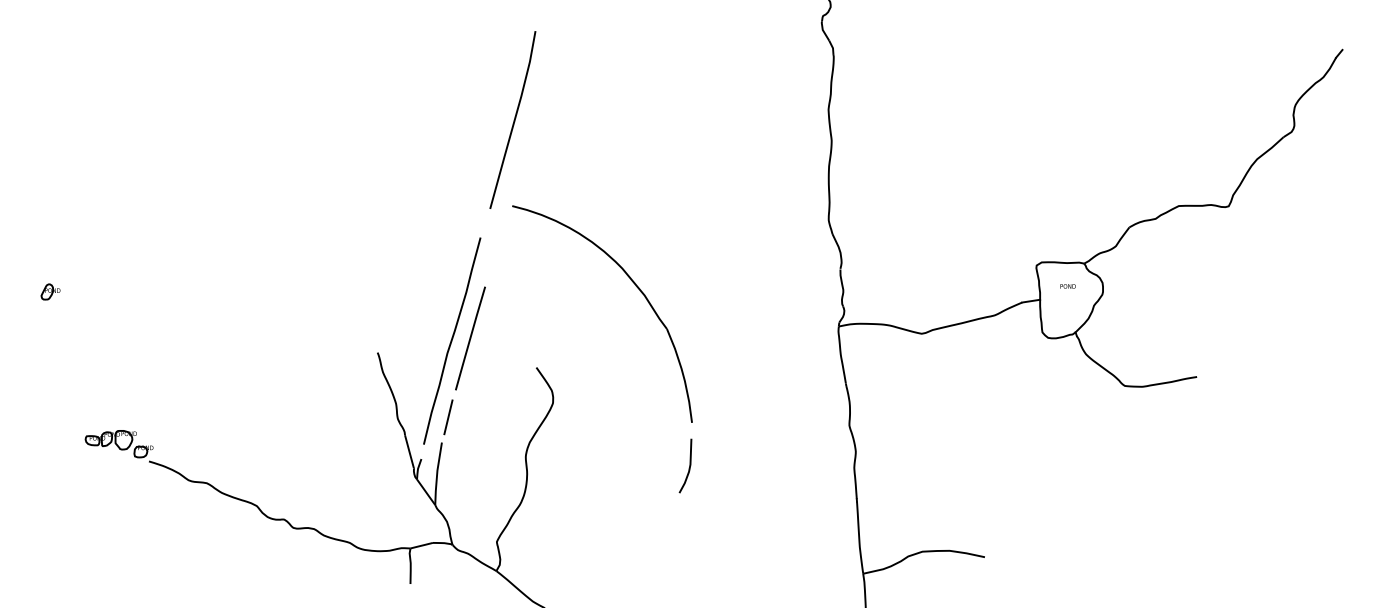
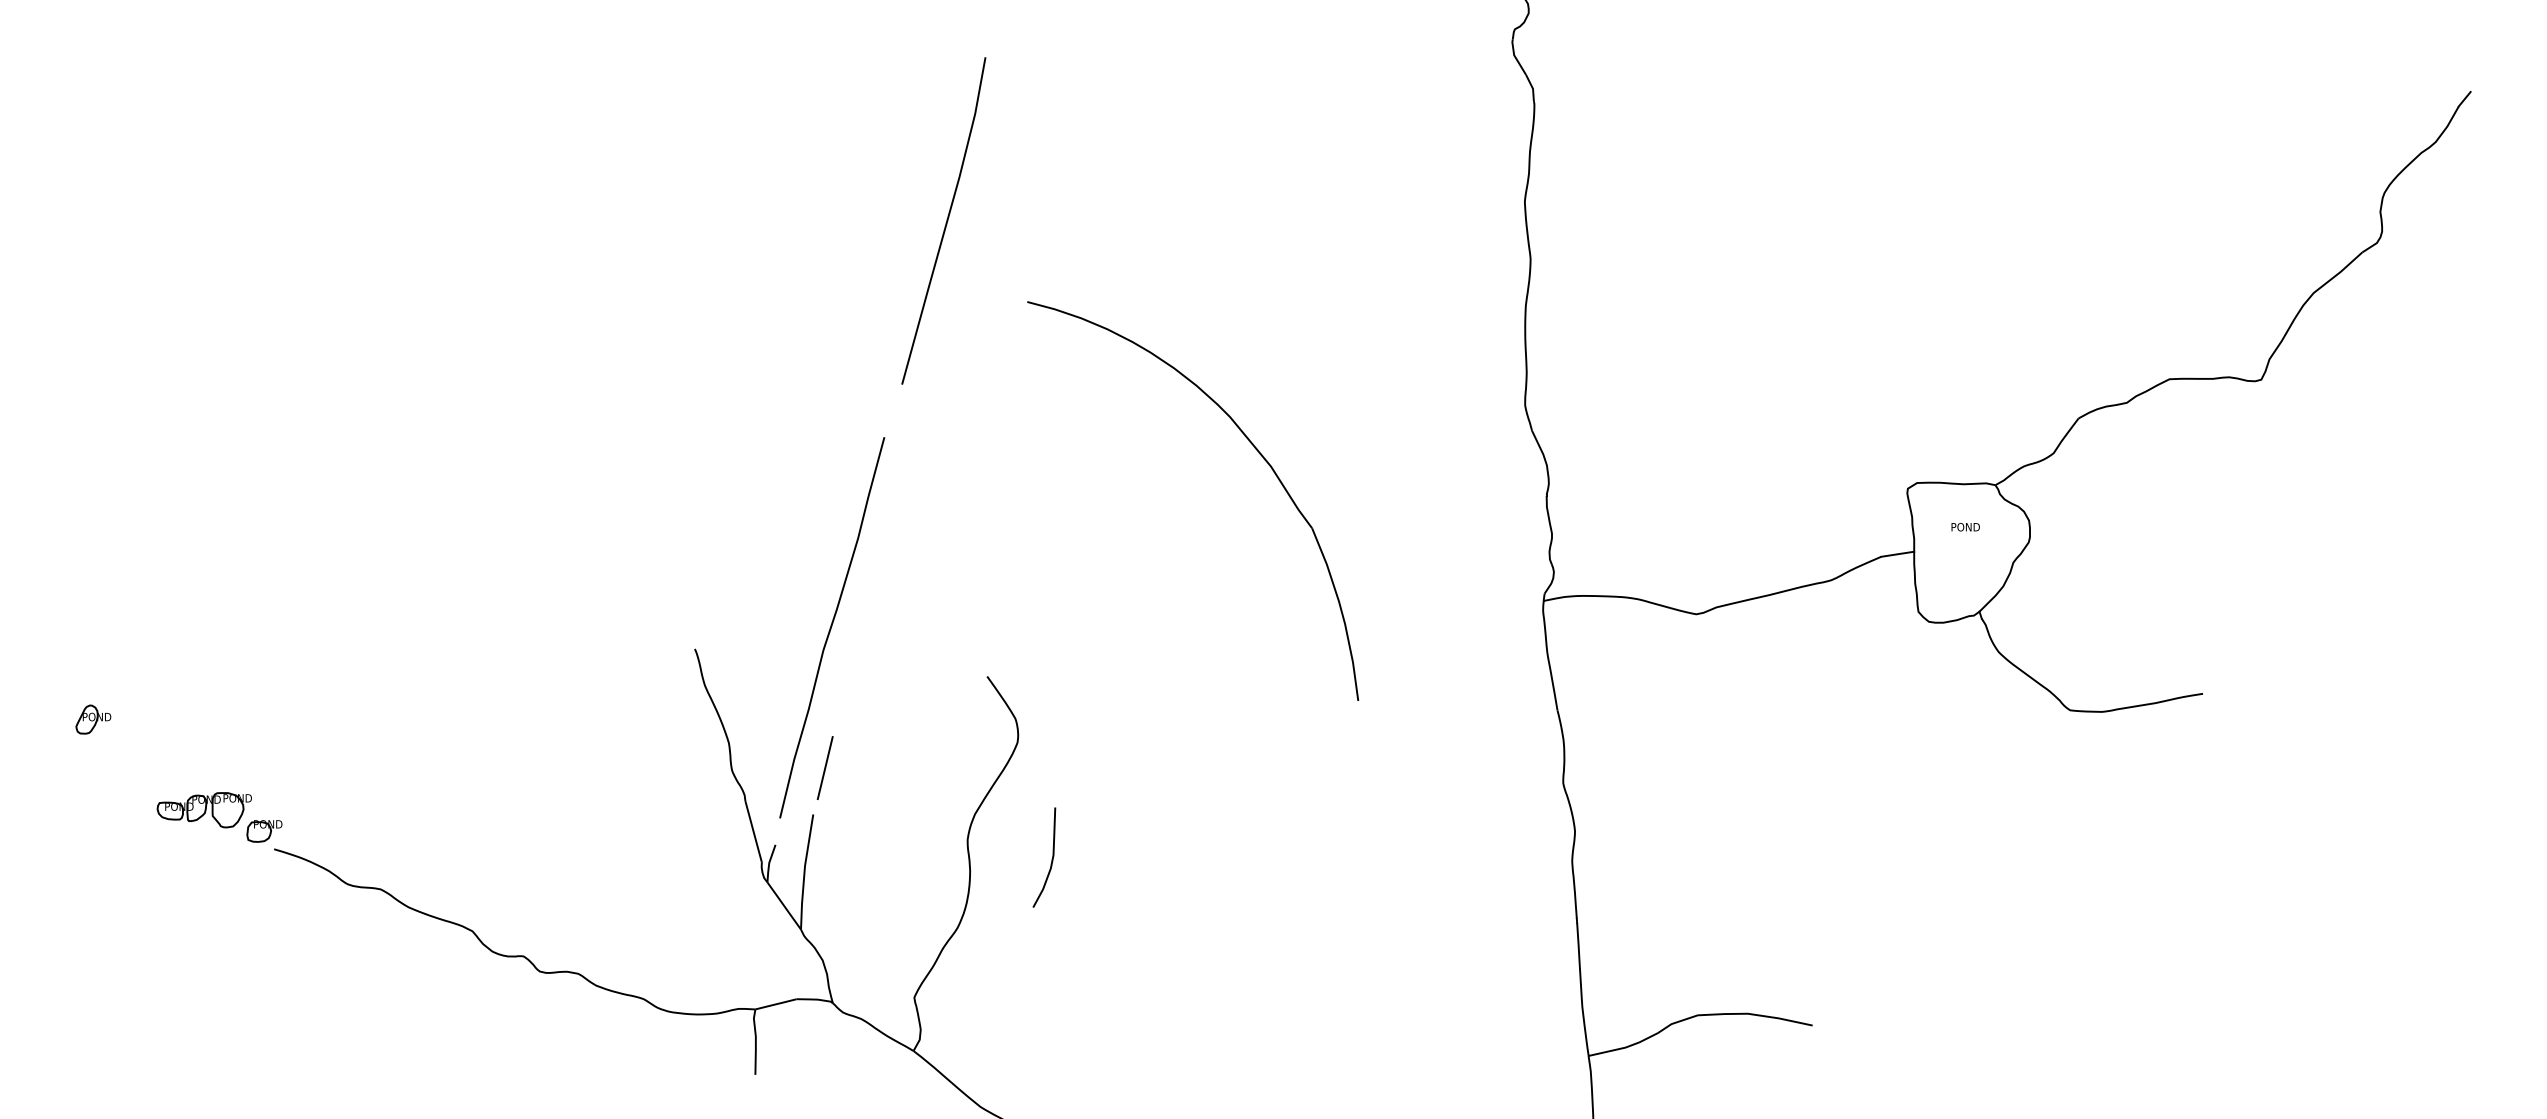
part: (635, 286) -> (1254, 449), moved
part: (50, 291) -> (92, 718), moved
line: (470, 338) -> (865, 622), removed
curve: (689, 465) -> (1051, 856), moved

